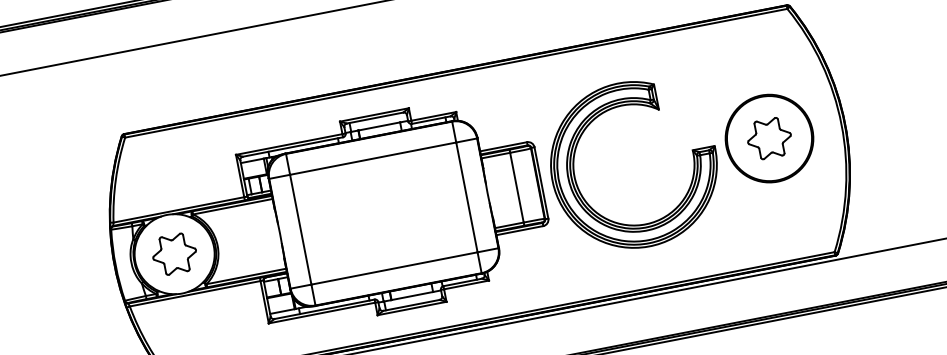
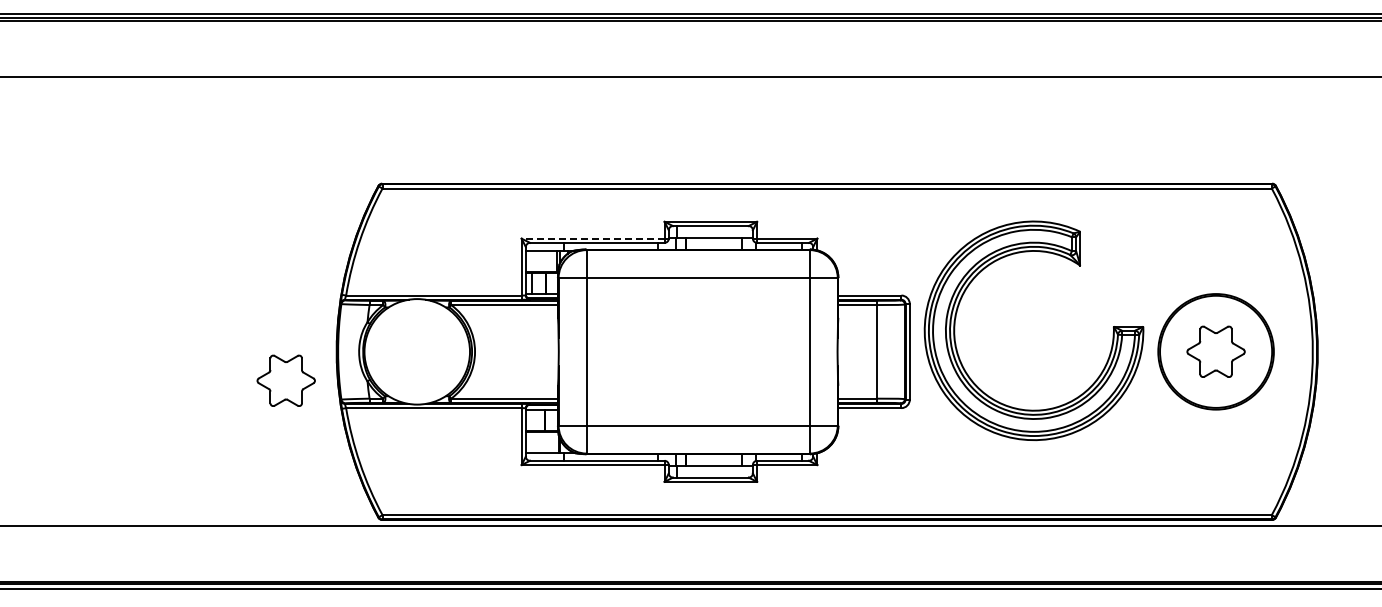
line: (288, 144) -> (592, 238), solid -> dashed
part: (575, 151) -> (962, 298), moved
part: (174, 254) -> (285, 380), moved

